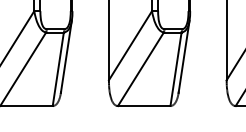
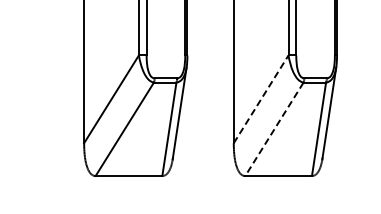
line: (130, 45) -> (261, 99), solid -> dashed
line: (140, 69) -> (274, 129), solid -> dashed

